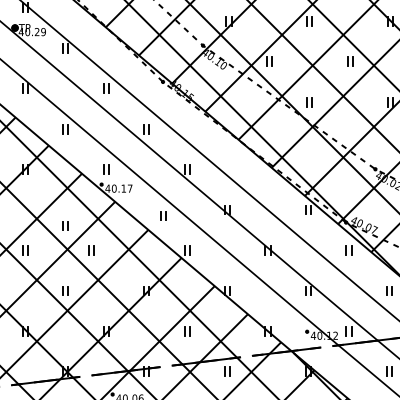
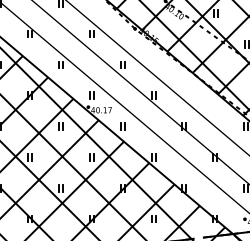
part: (163, 215) -> (122, 126), moved
part: (65, 225) -> (60, 126), moved
part: (91, 250) -> (92, 157), moved

